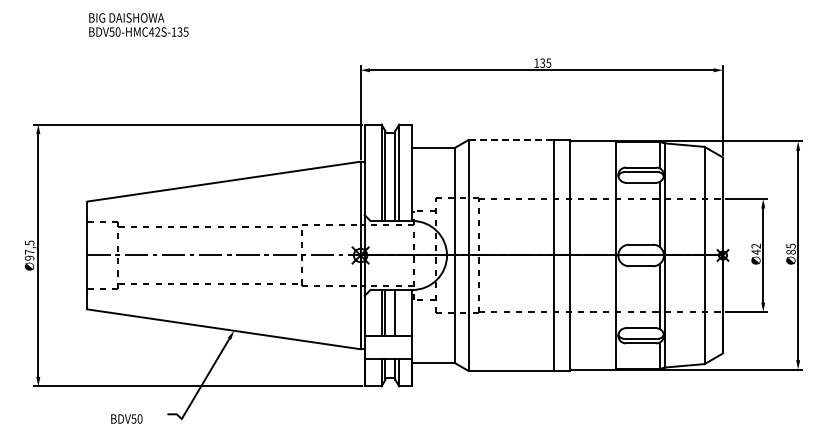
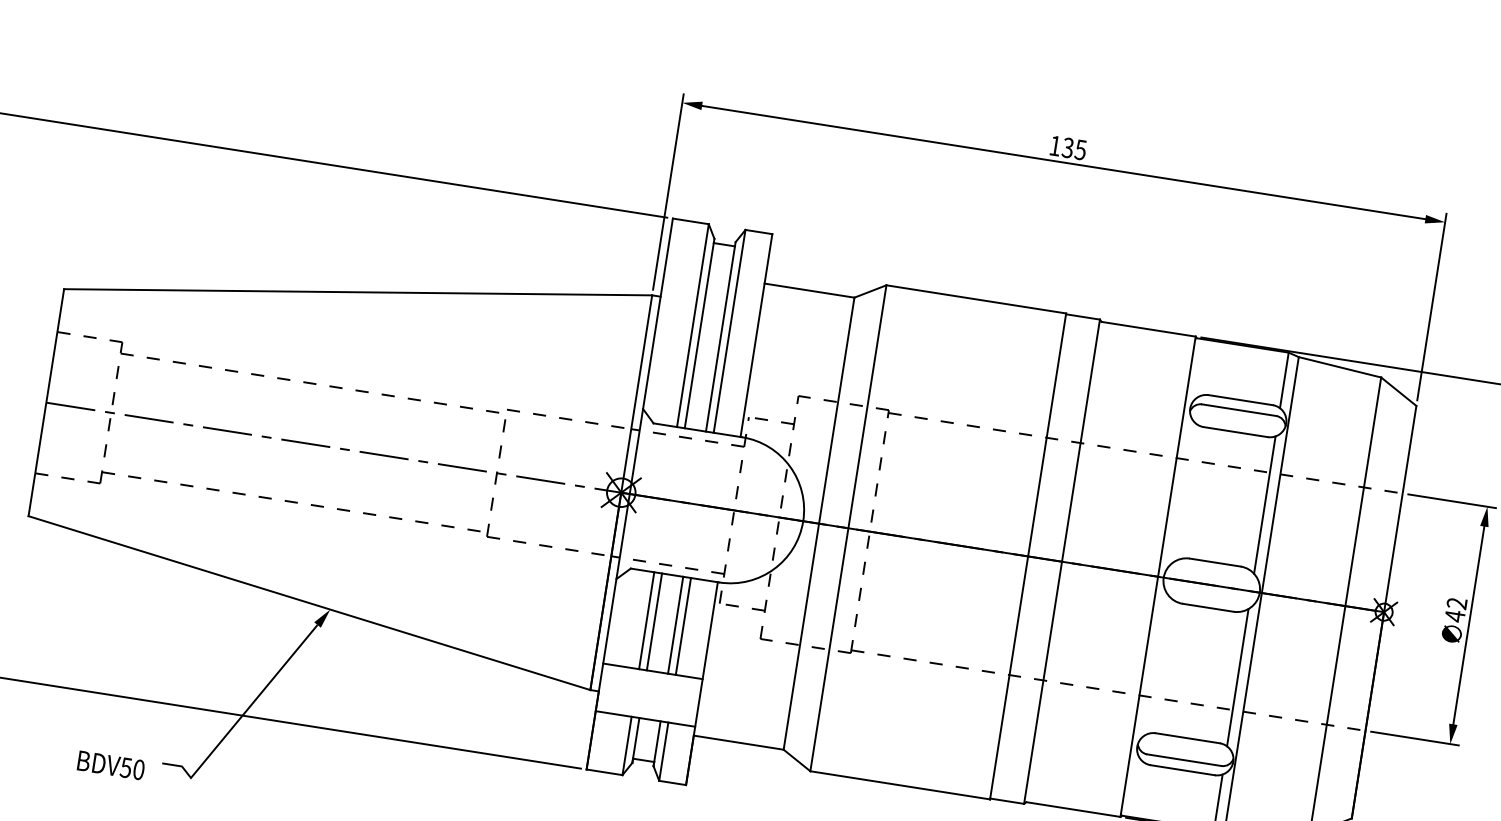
line: (511, 140) -> (976, 300), dashed -> solid
line: (399, 312) -> (684, 625), added
text: (126, 418) -> (110, 764), moved

